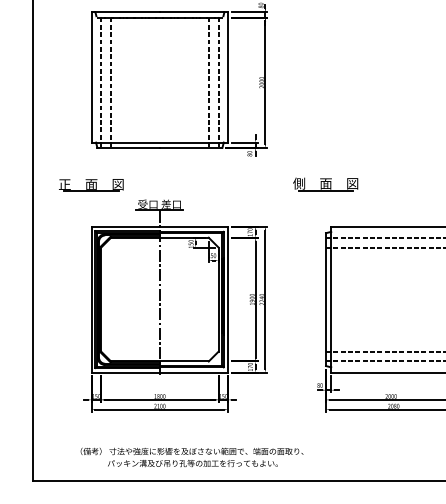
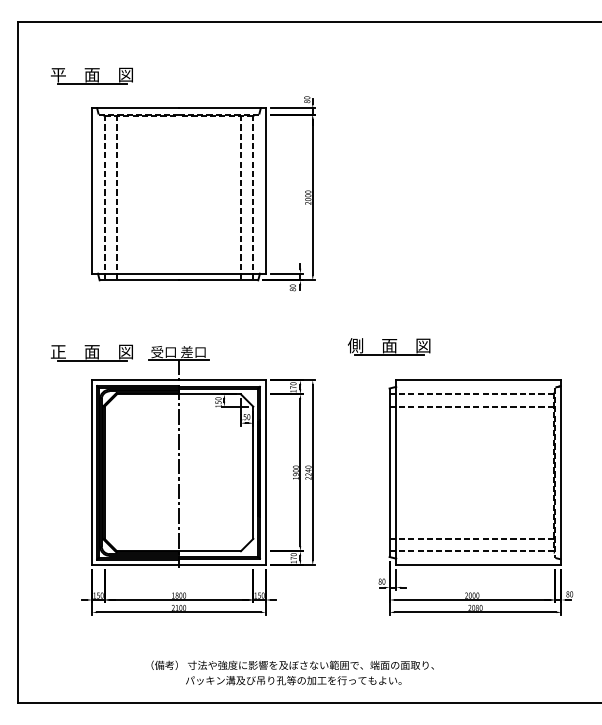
part: (325, 184) -> (389, 346), moved
part: (90, 185) -> (91, 352), moved
text: (191, 457) -> (292, 672), moved

